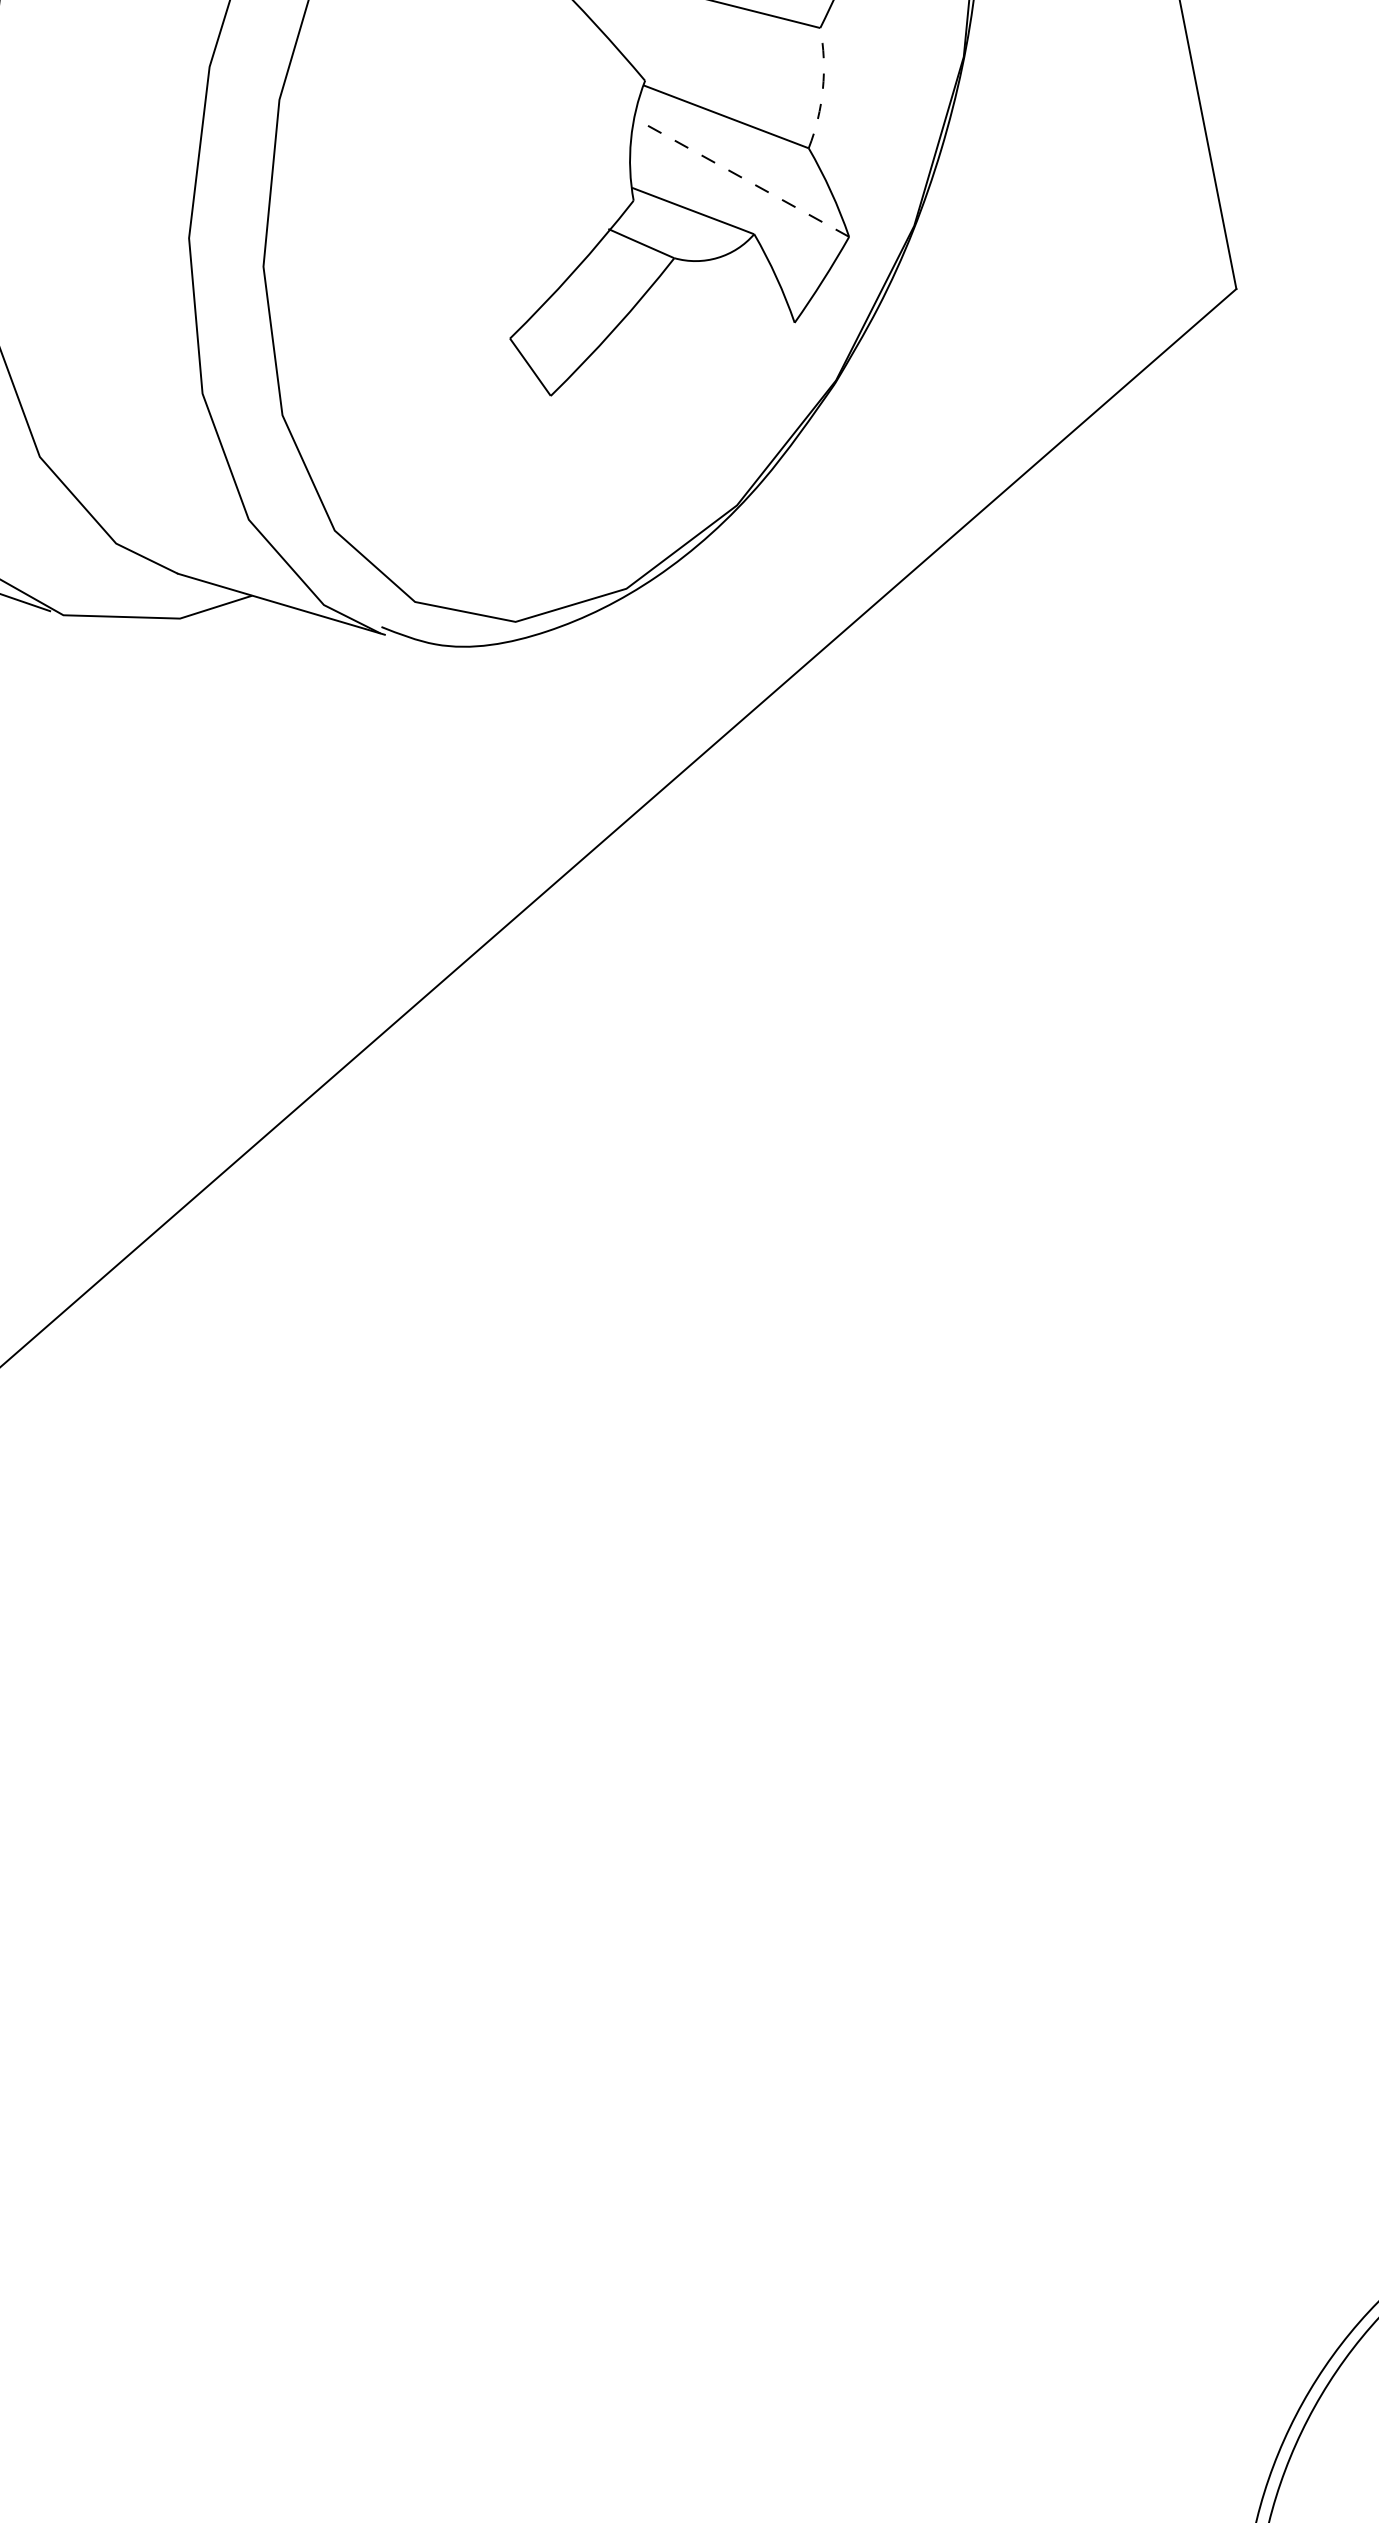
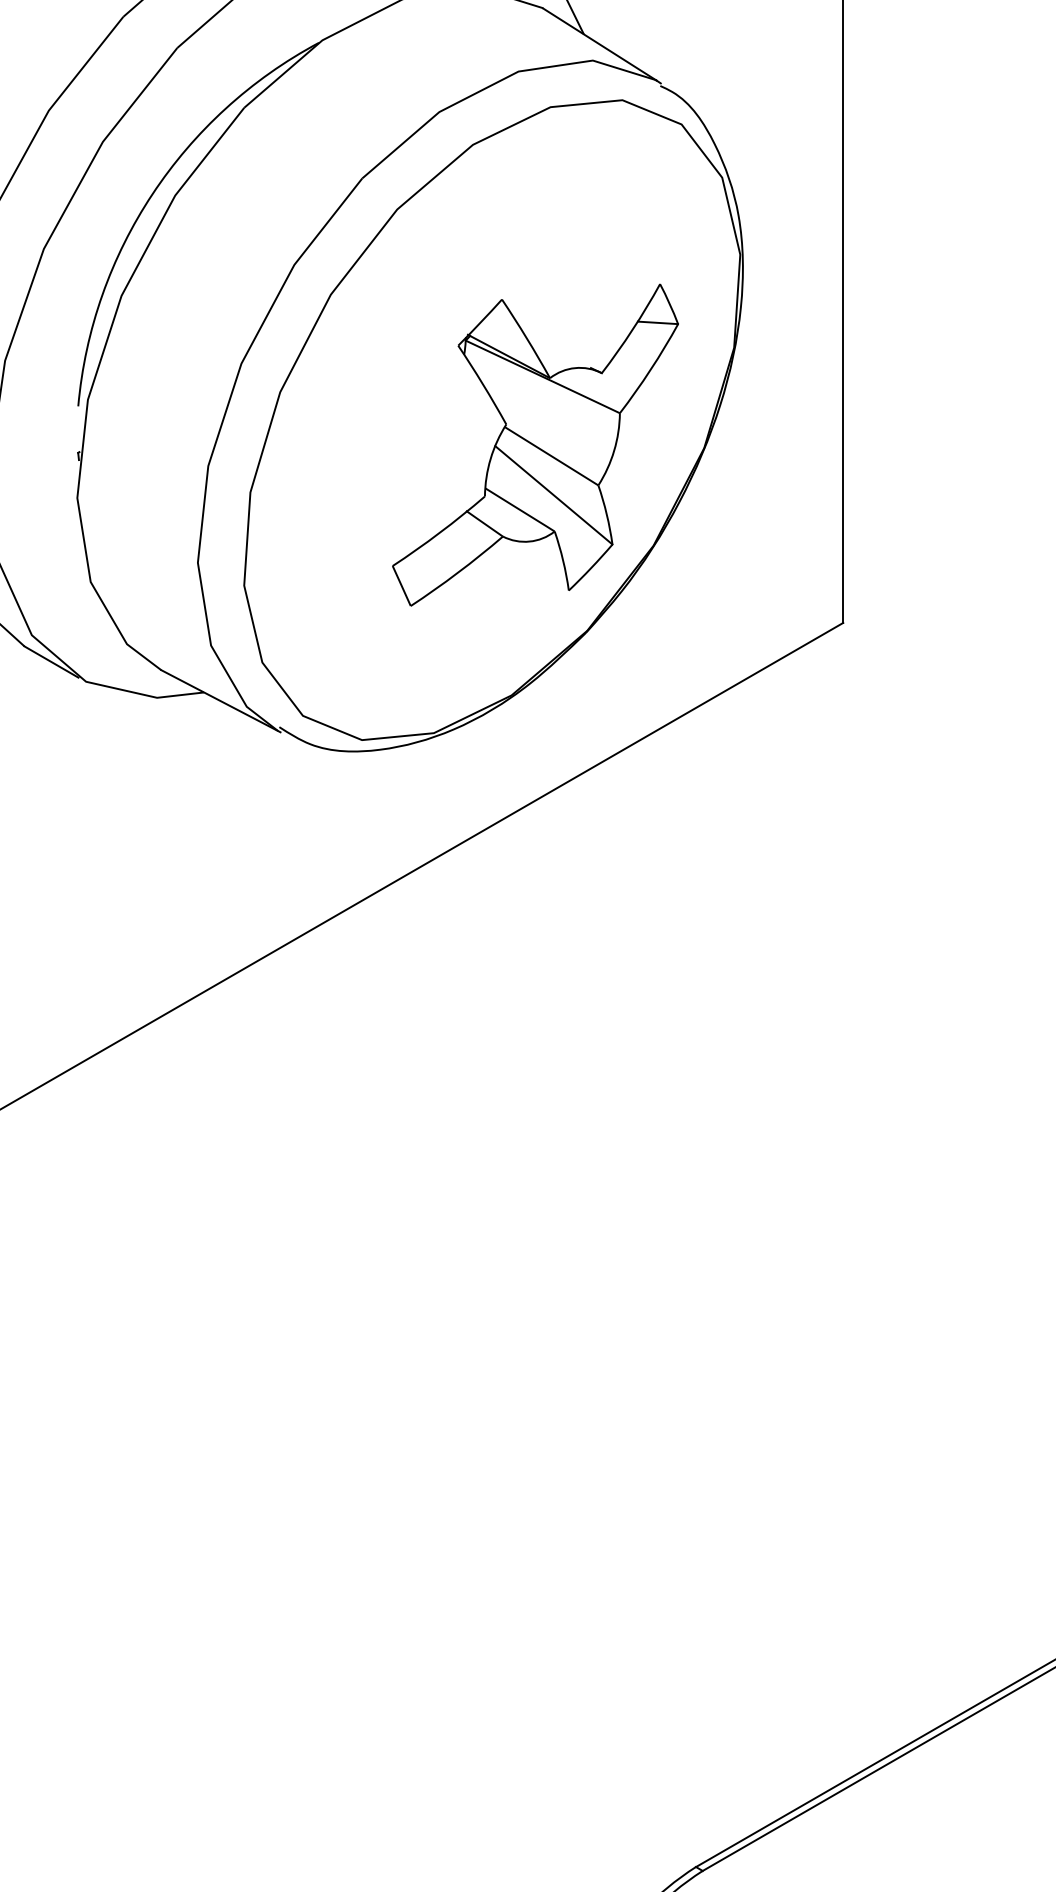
arc: (823, 88) -> (614, 450), dashed -> solid
line: (741, 177) -> (553, 495), dashed -> solid

